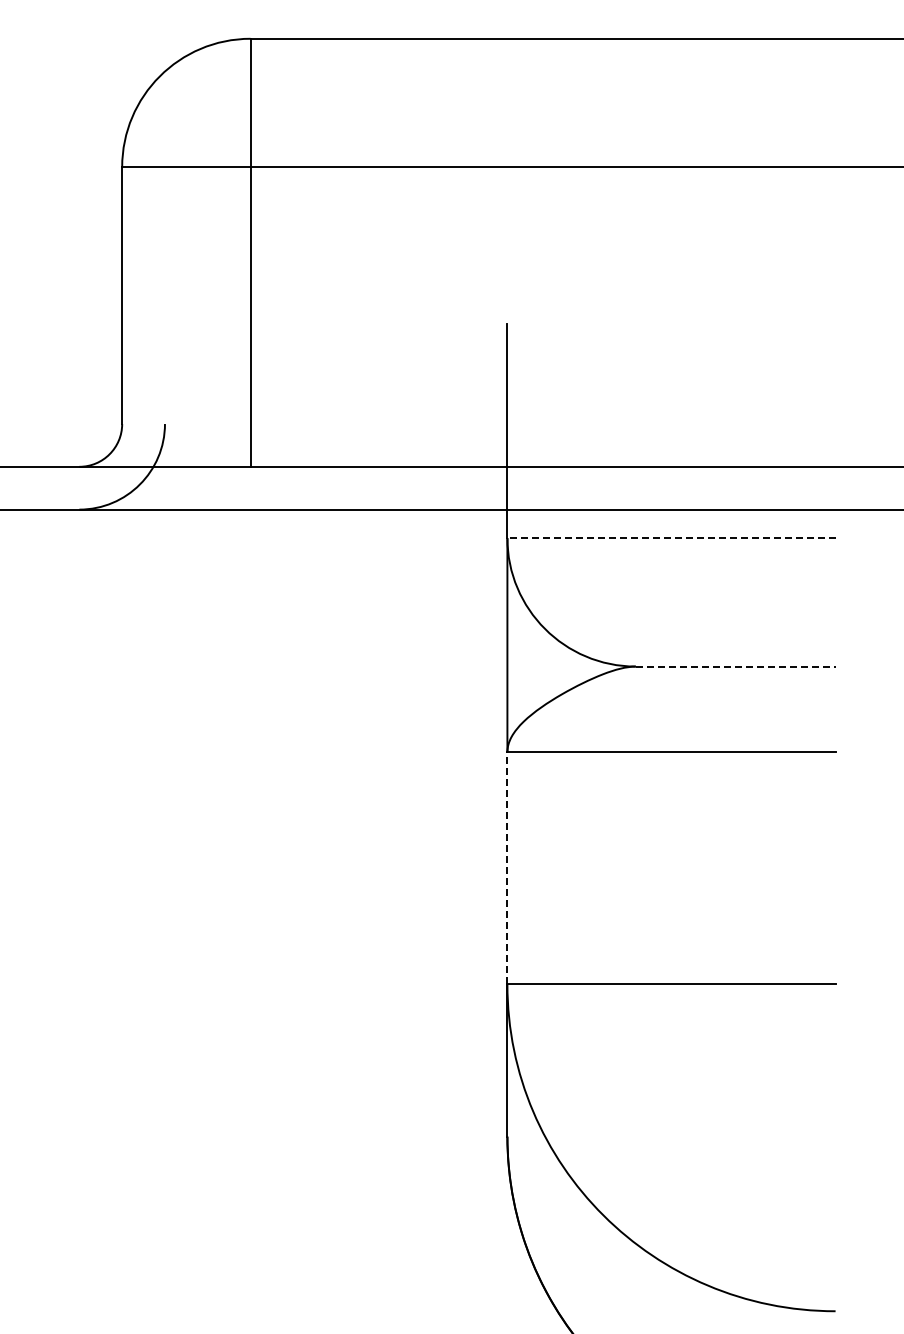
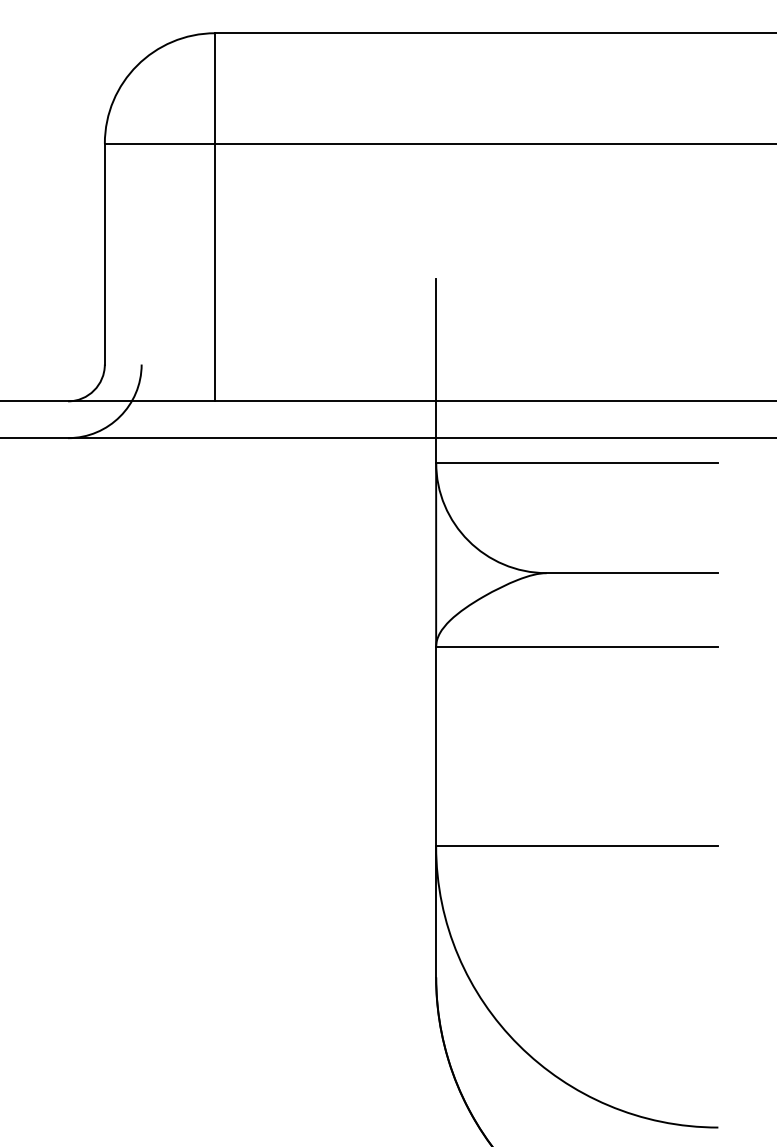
line: (670, 538) -> (576, 462), dashed -> solid
line: (735, 666) -> (632, 573), dashed -> solid
line: (507, 867) -> (436, 745), dashed -> solid

